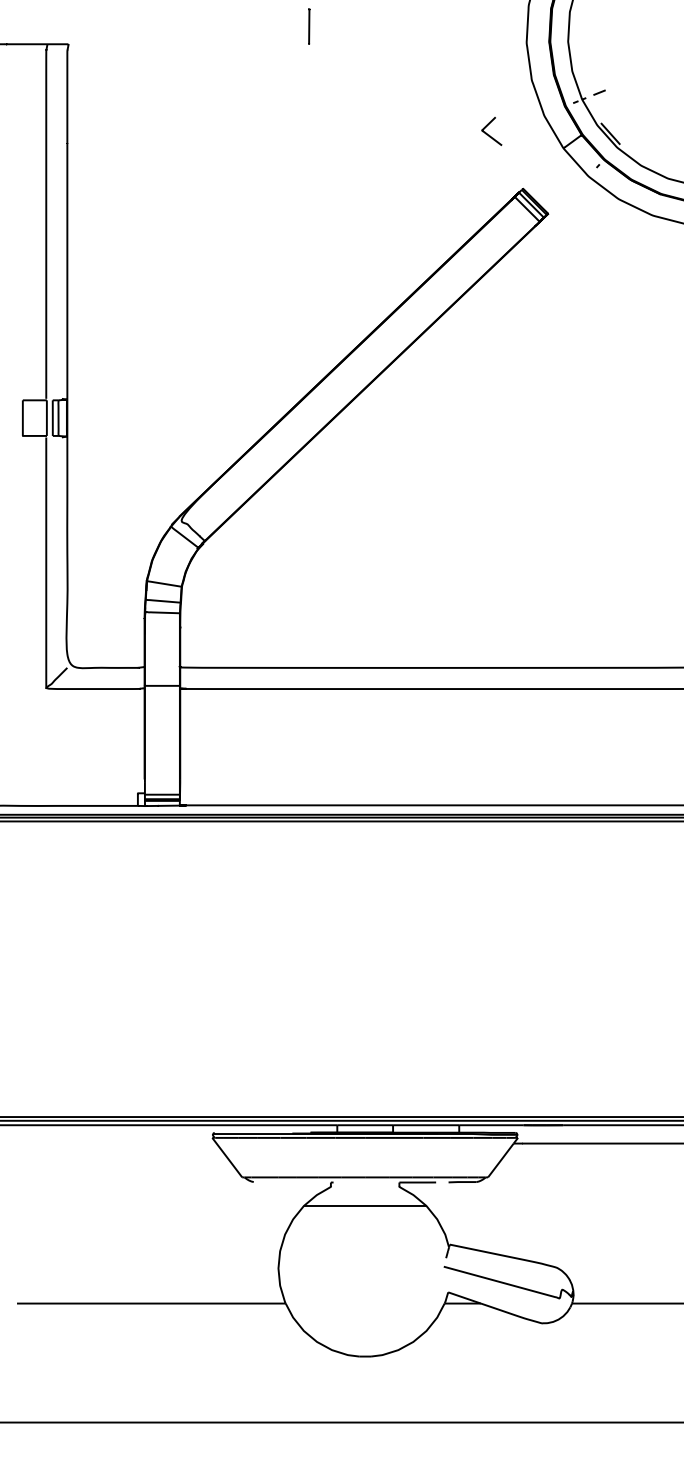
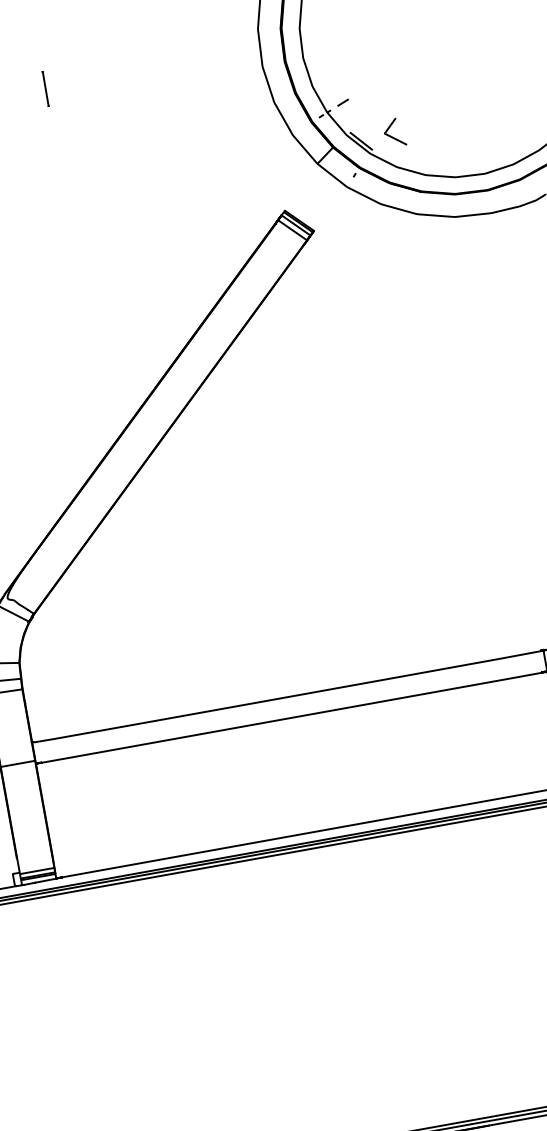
curve: (489, 134) -> (392, 136), moved

